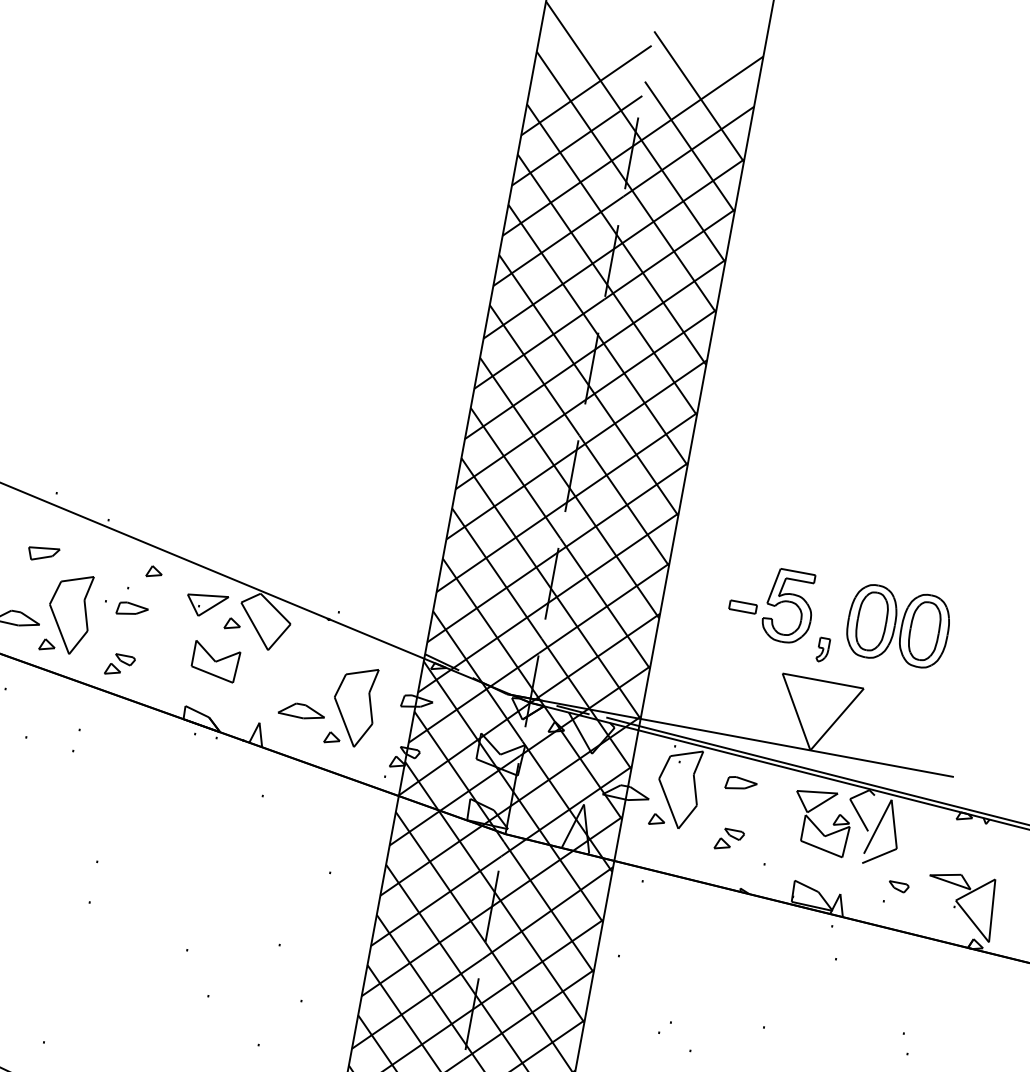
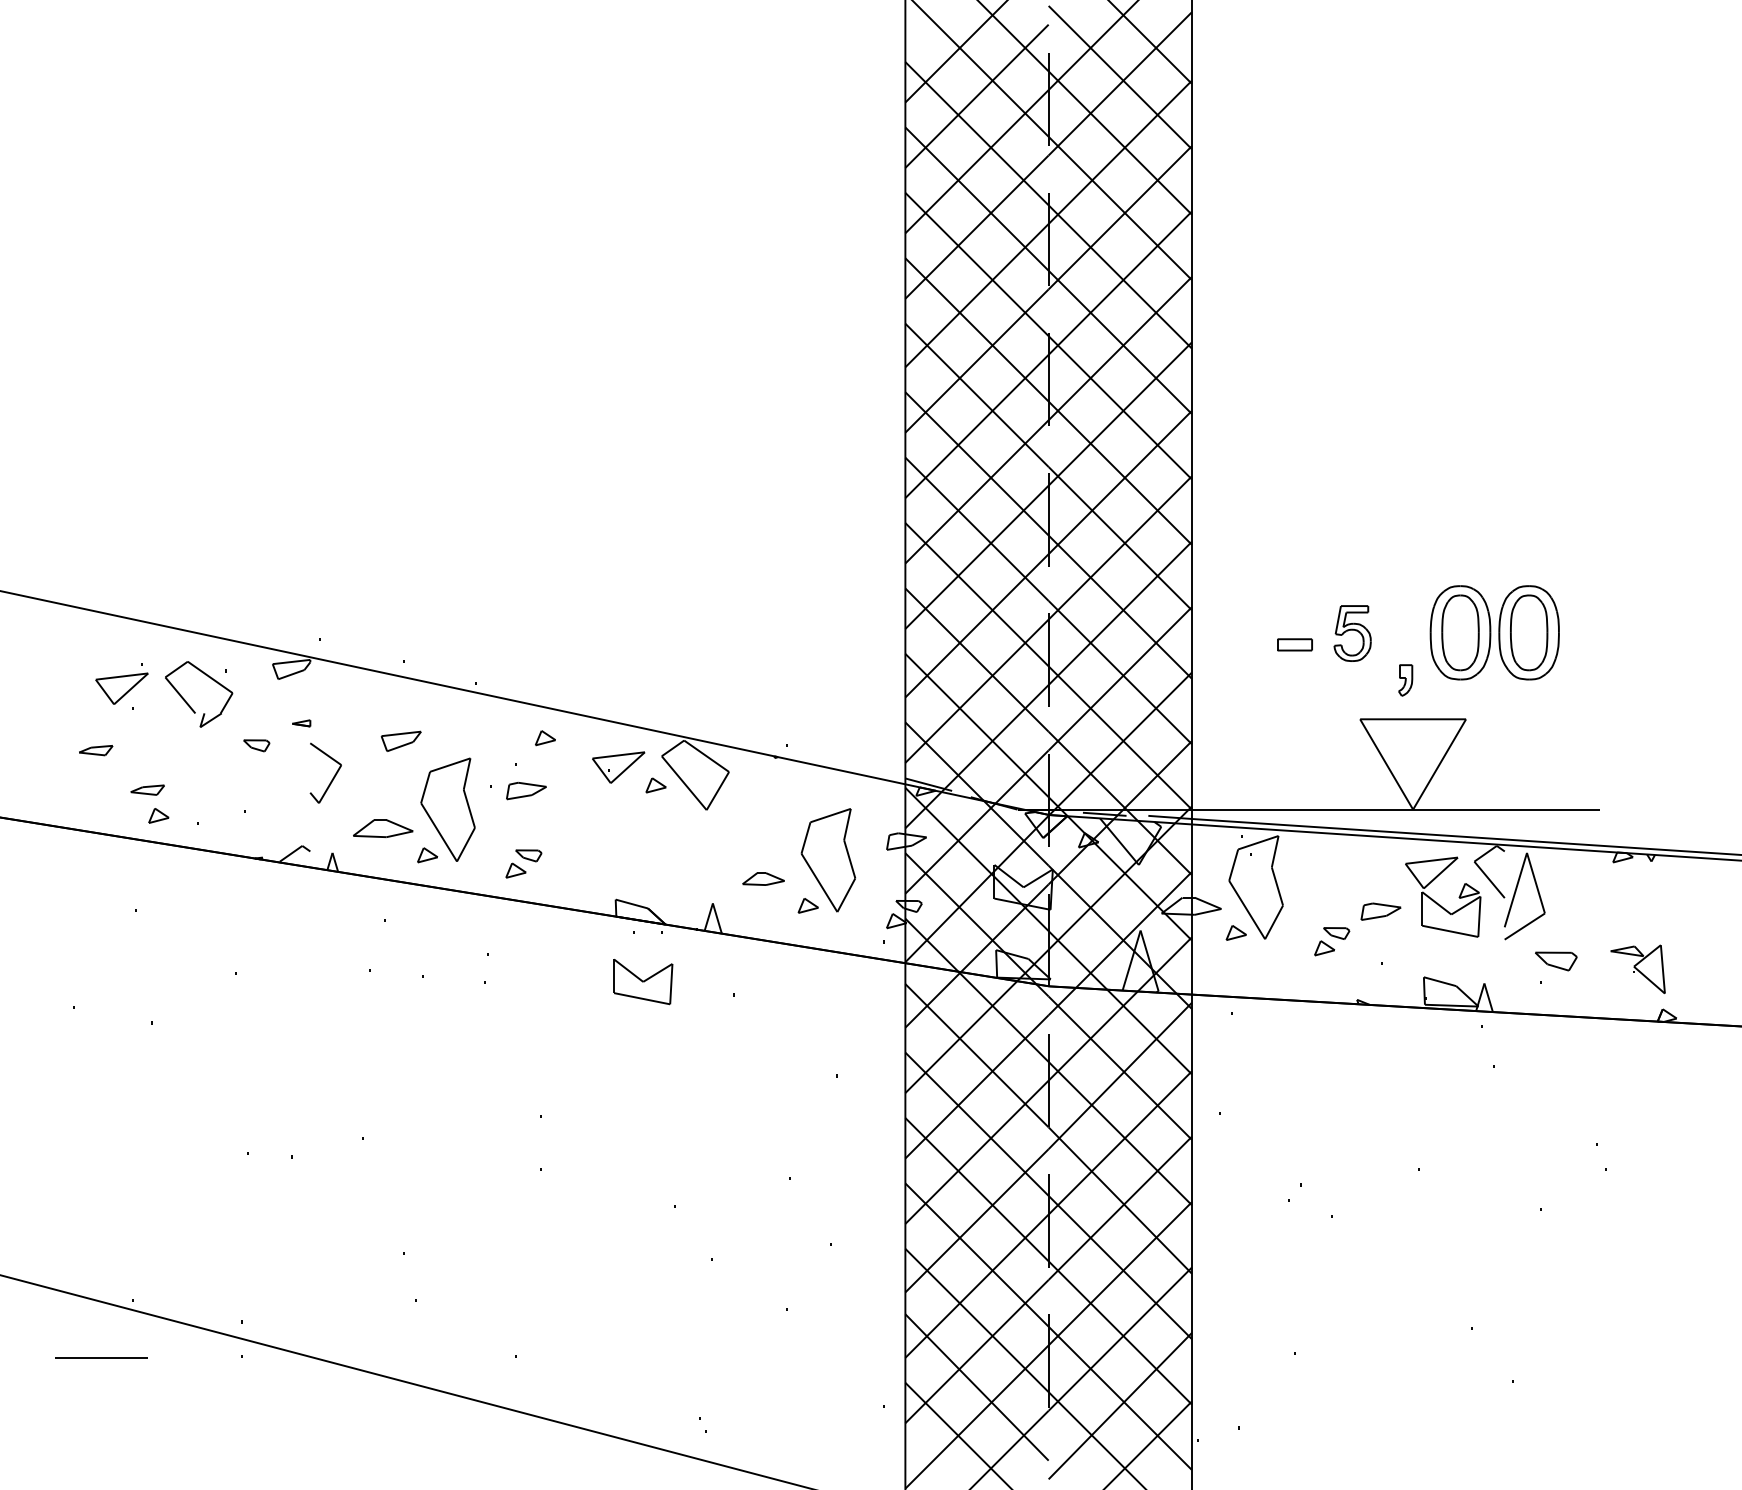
part: (788, 606) -> (1352, 633), size x0.6
part: (215, 662) -> (643, 982), moved
part: (301, 710) -> (763, 878), size x0.7
part: (740, 784) -> (1380, 911), moved
part: (898, 886) -> (1555, 960), size x1.6
part: (959, 905) -> (1637, 969), size x0.6

